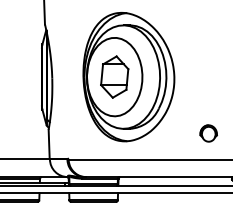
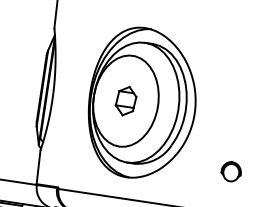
part: (114, 76) -> (125, 100), size x0.6
part: (208, 133) -> (231, 171), moved

